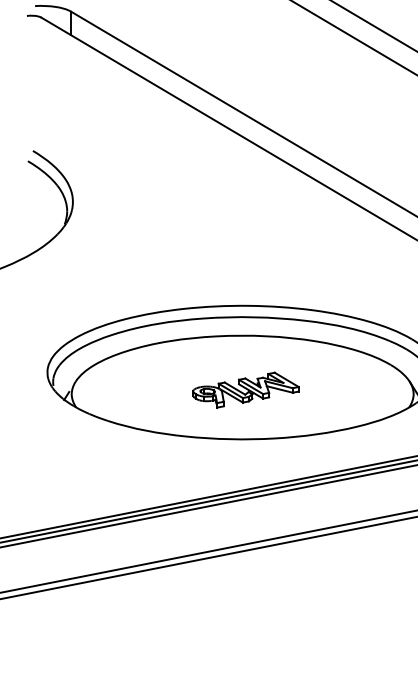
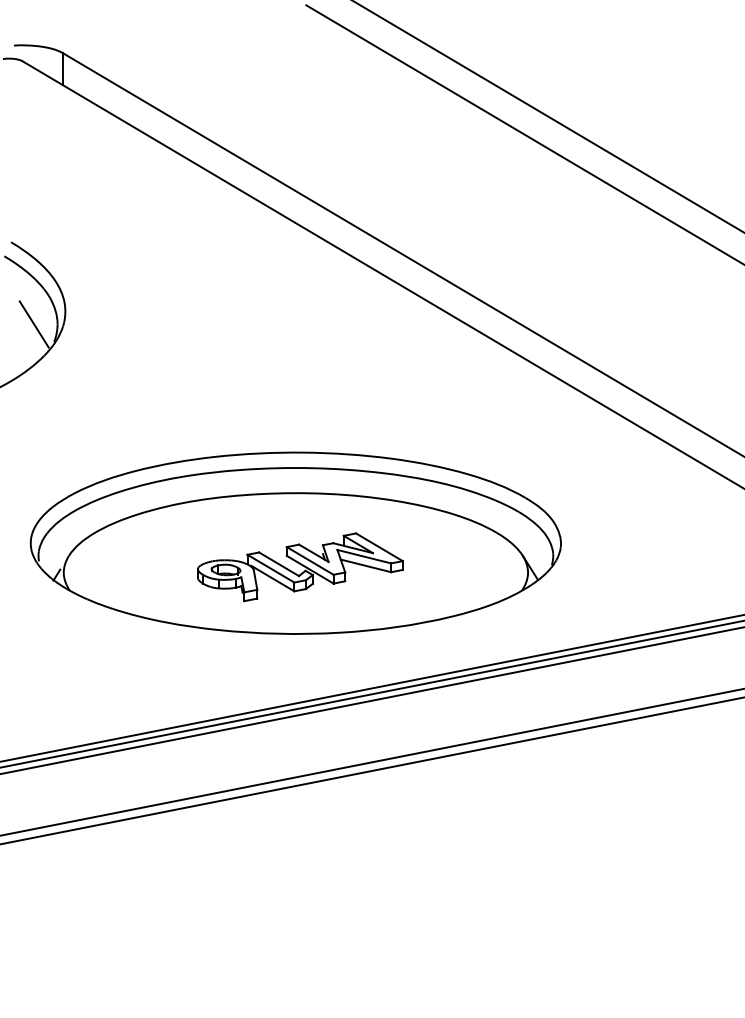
line: (49, 211) -> (33, 324), added
part: (246, 389) -> (300, 566), size x1.43

